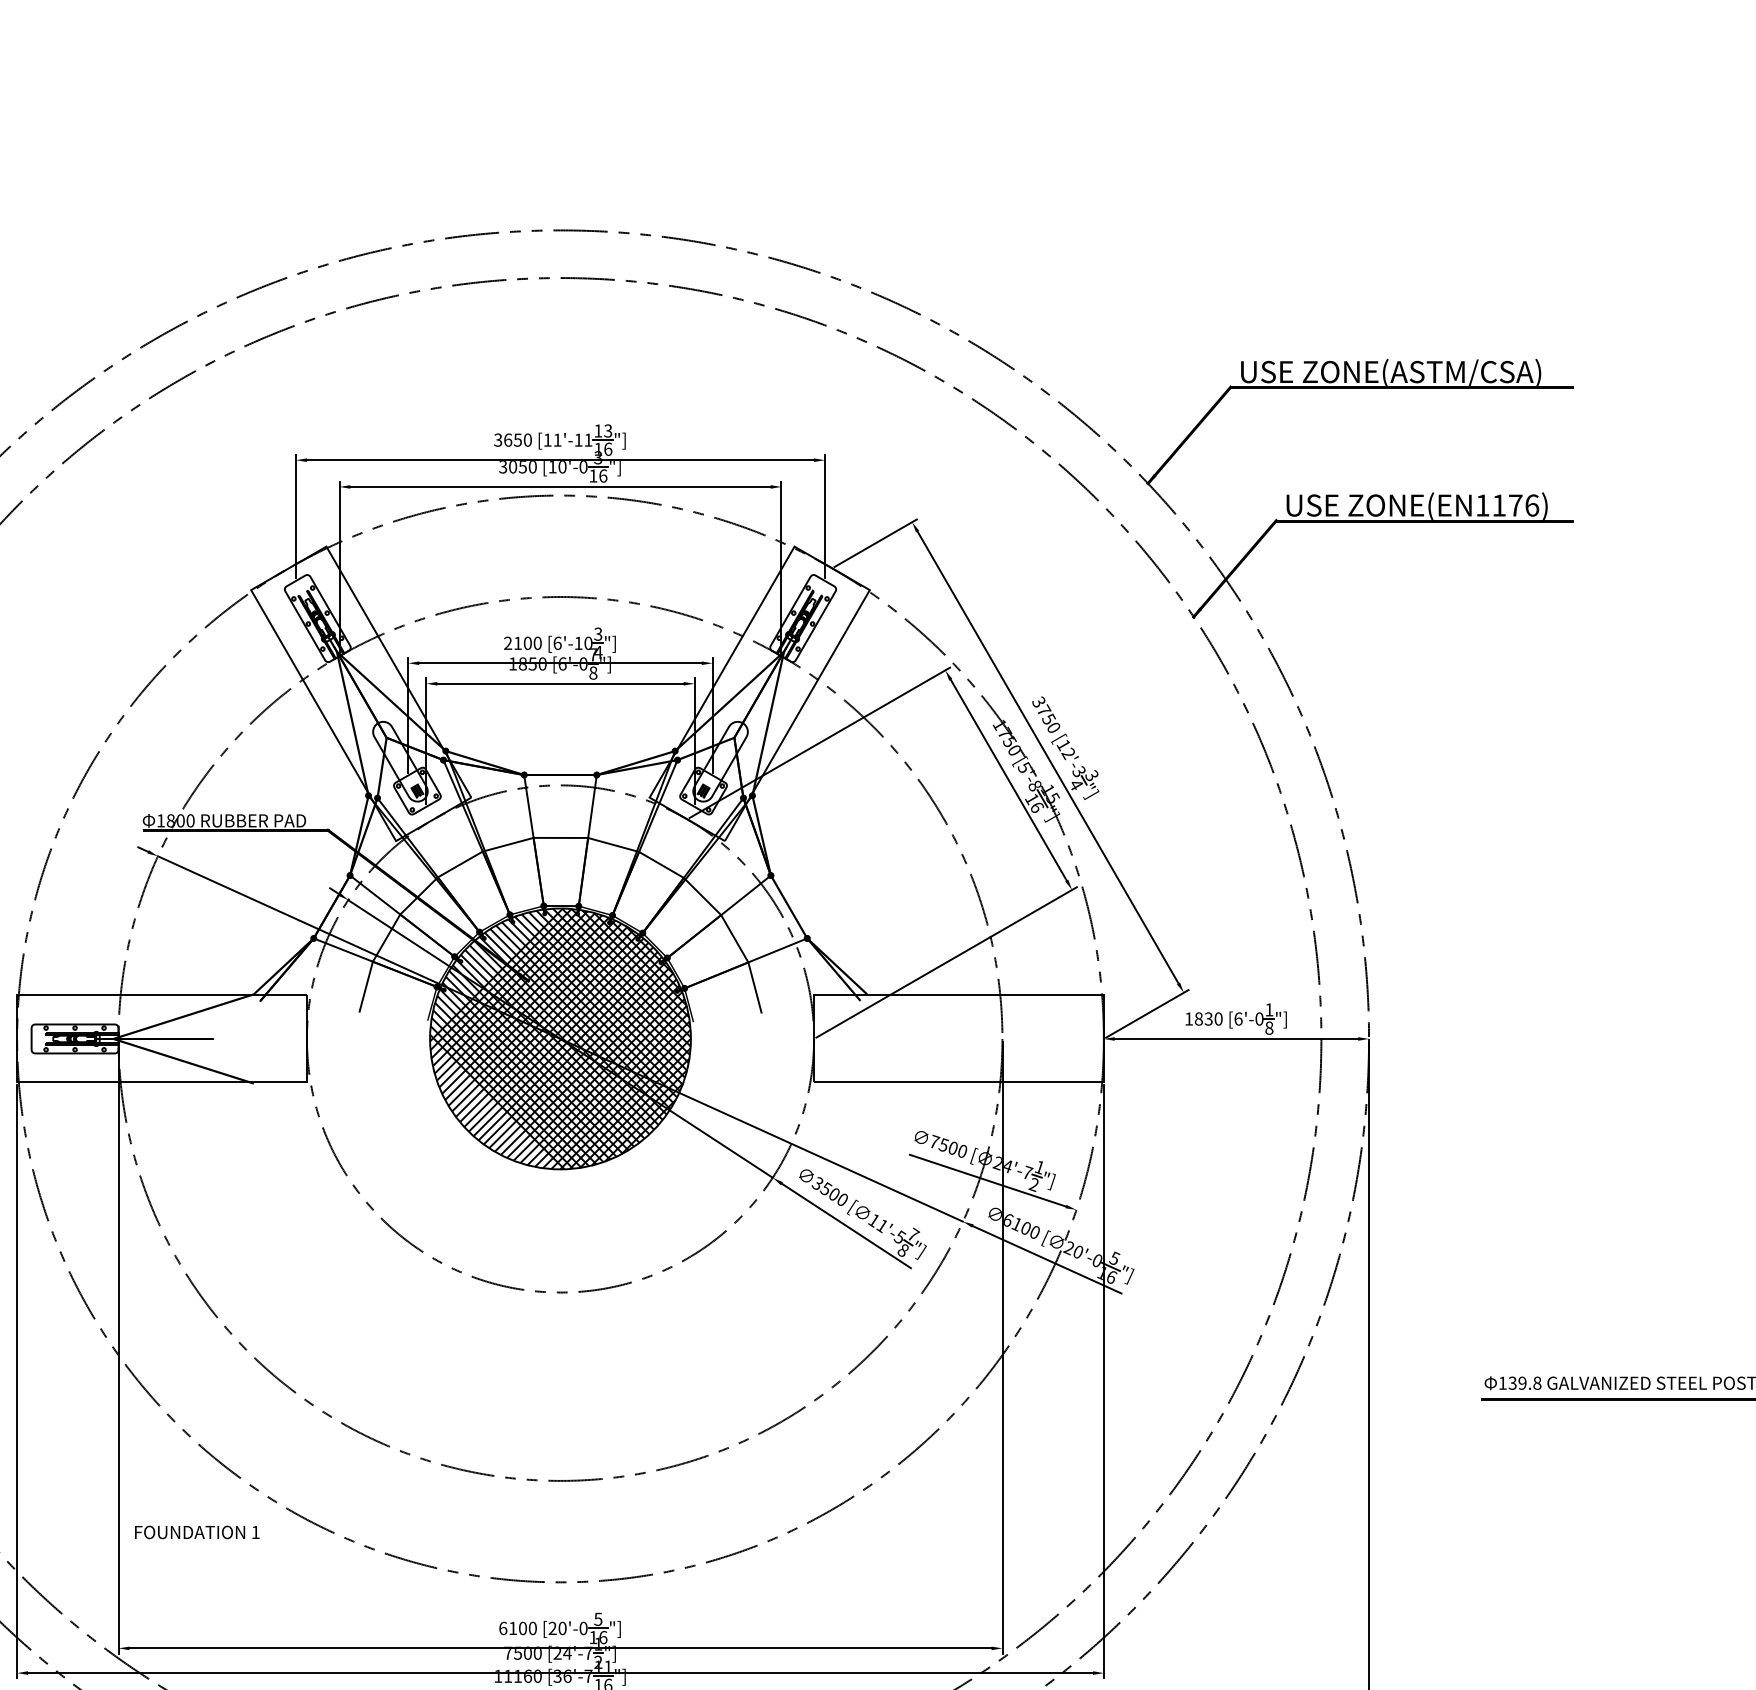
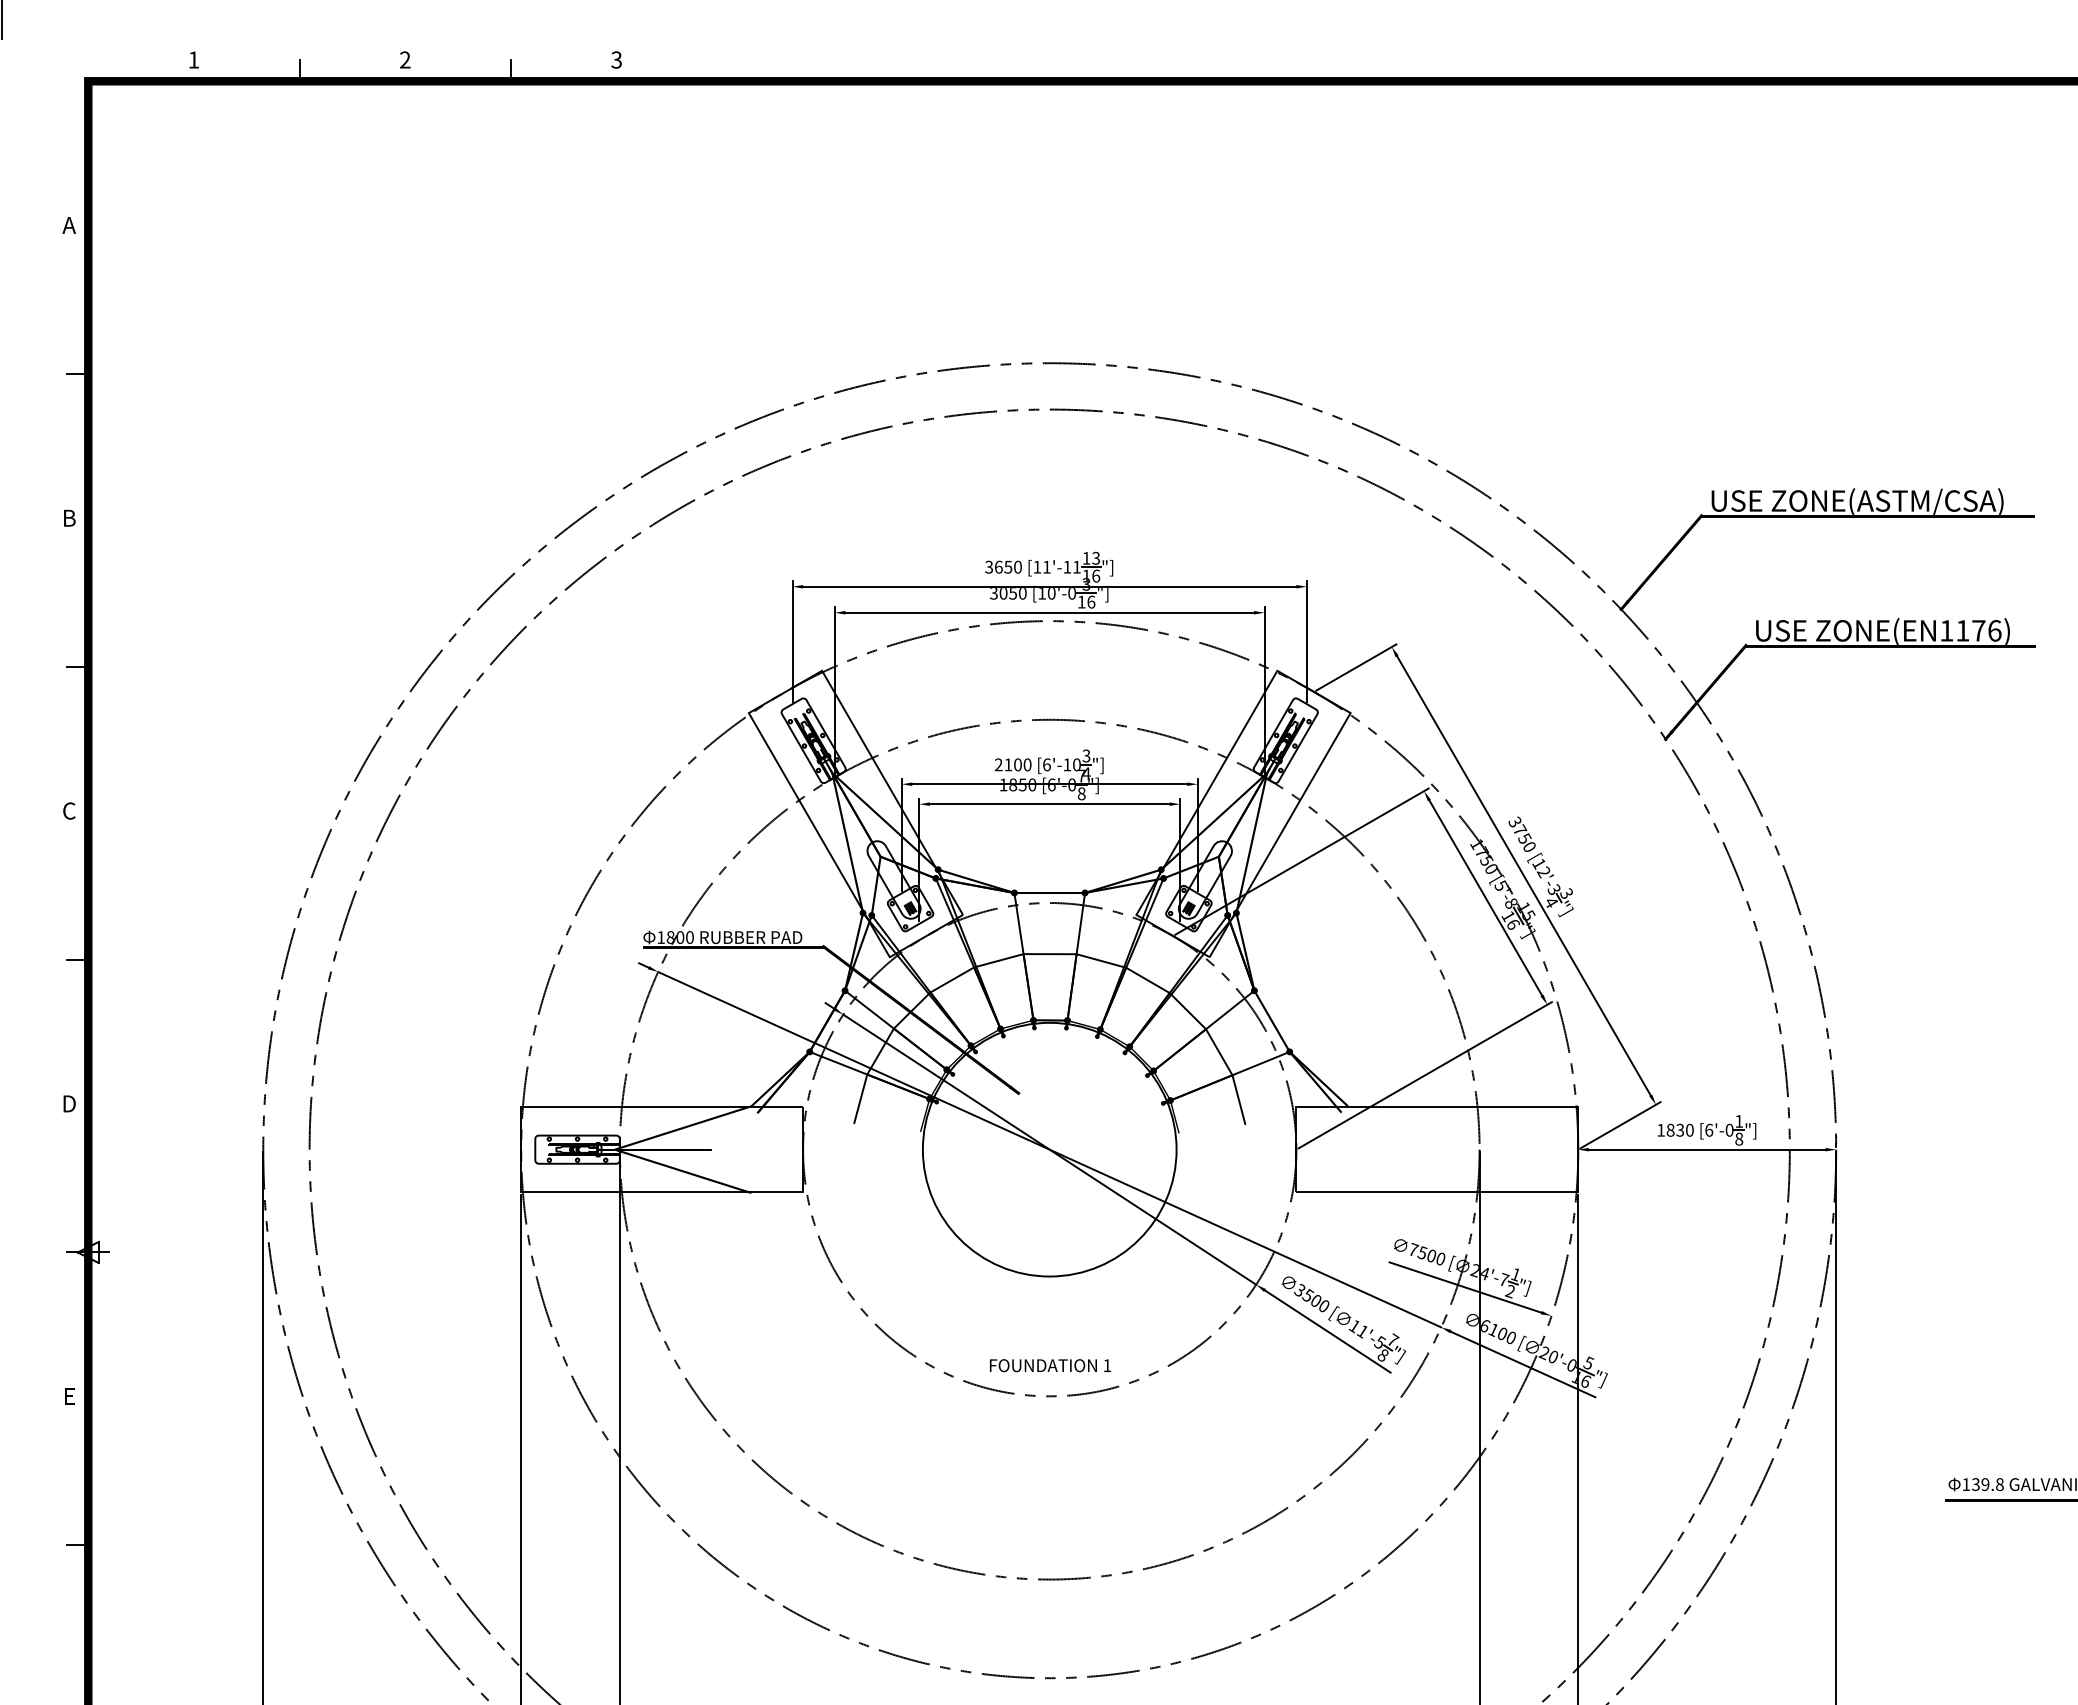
hatch: (560, 1038) -> (1049, 1149), removed
text: (197, 1532) -> (1050, 1365), moved

